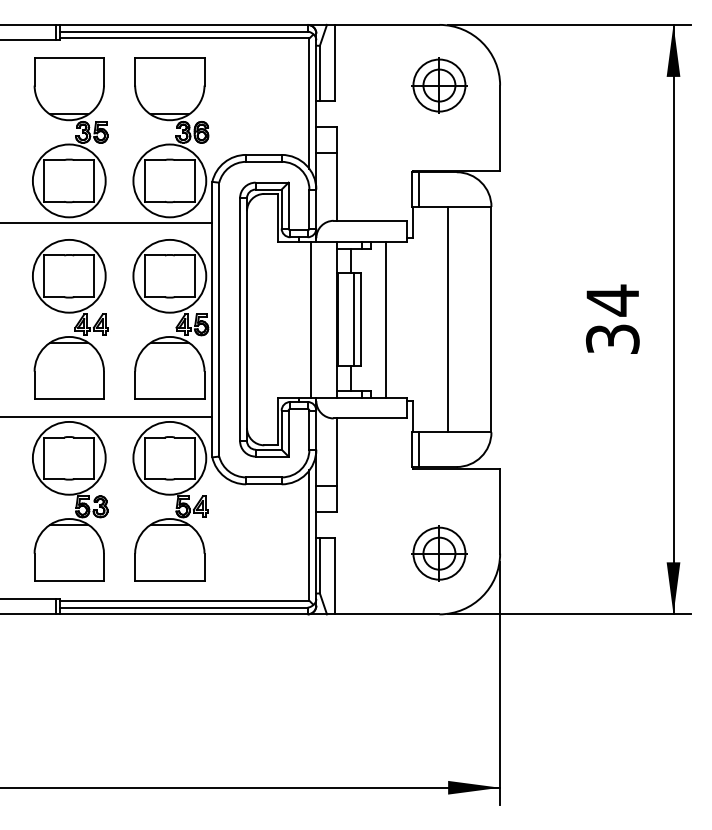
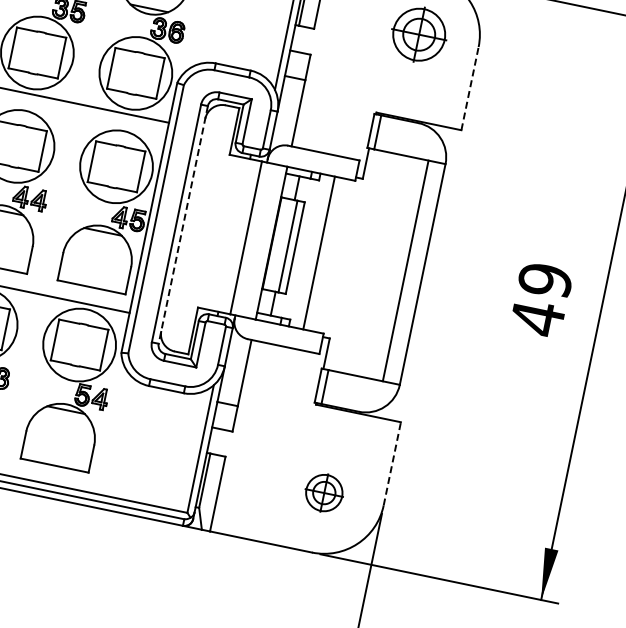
line: (500, 127) -> (470, 88), solid -> dashed
line: (448, 319) -> (406, 270), moved
text: (612, 319) -> (541, 298), 34 -> 49
line: (247, 320) -> (183, 225), solid -> dashed
line: (500, 510) -> (392, 463), solid -> dashed
part: (439, 553) -> (324, 492), size x0.7

